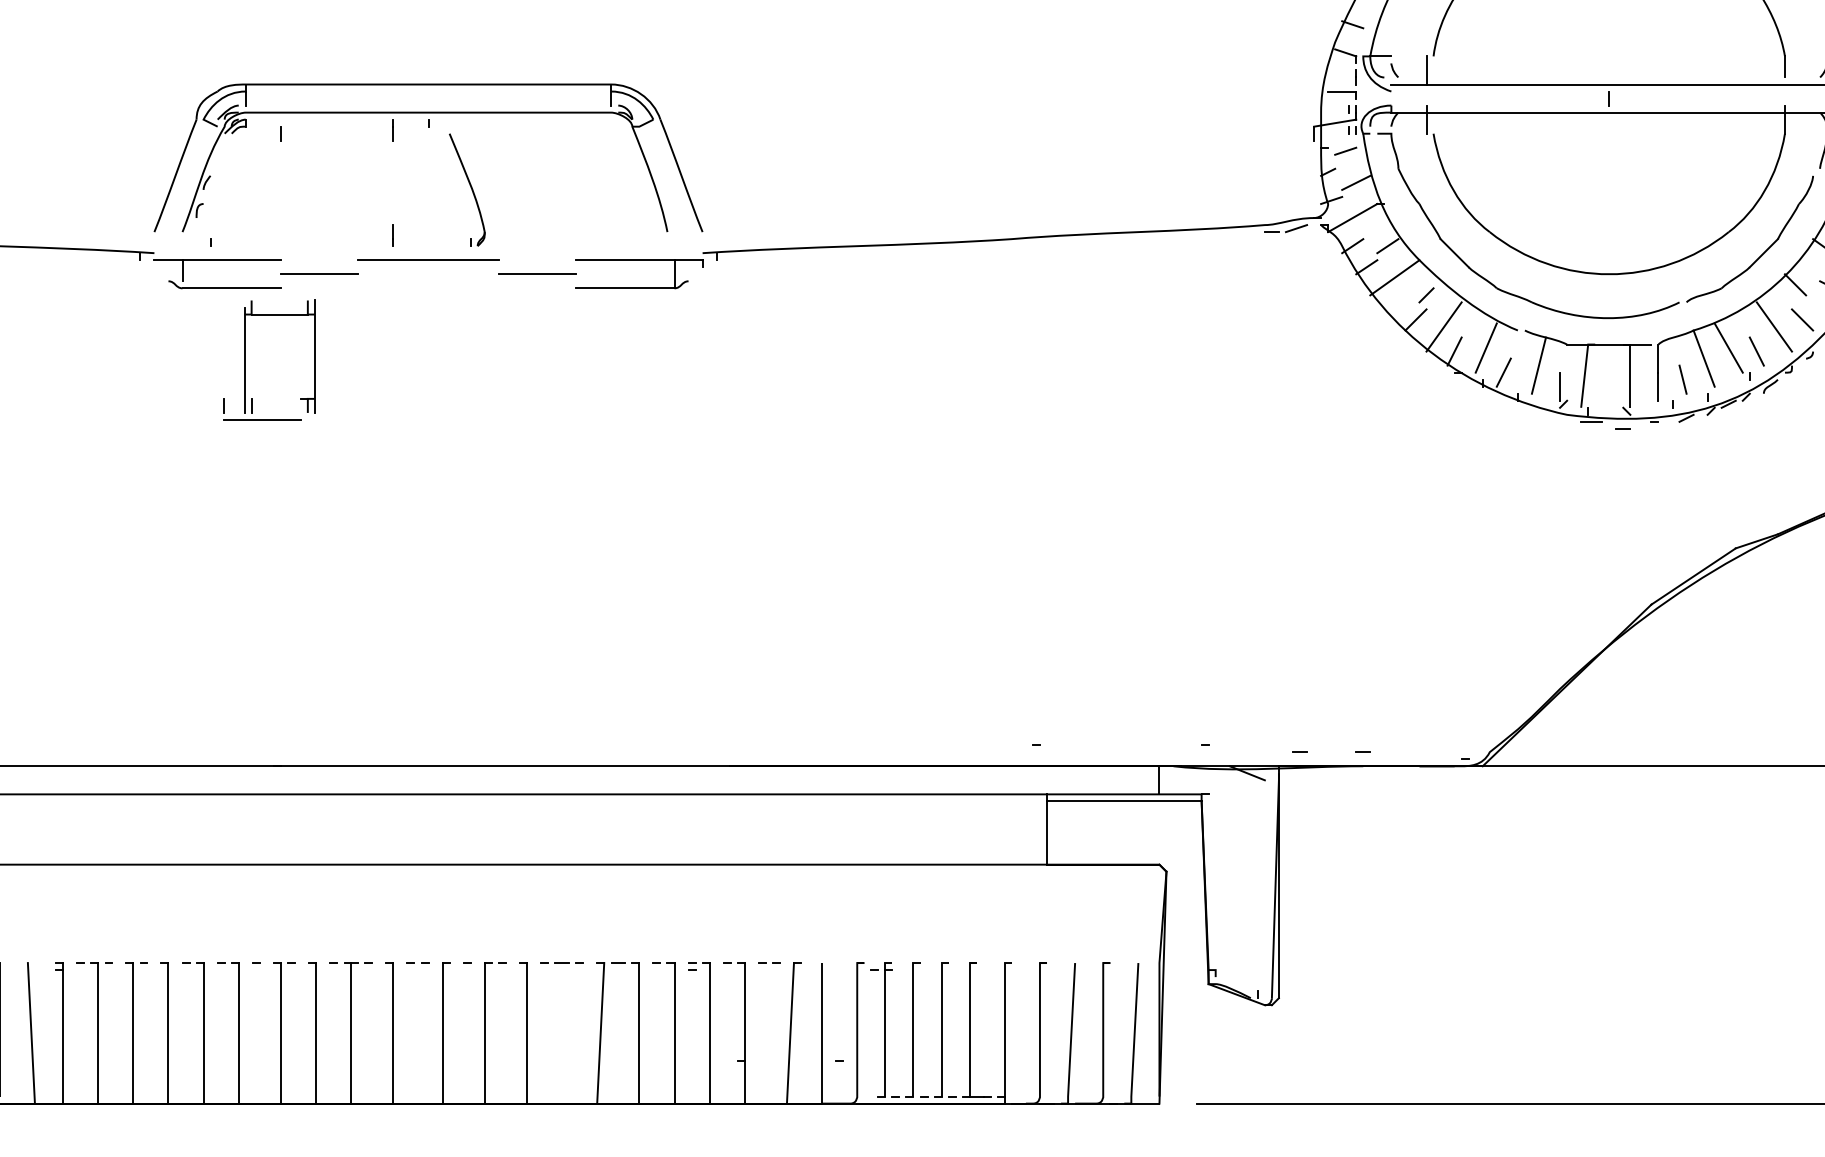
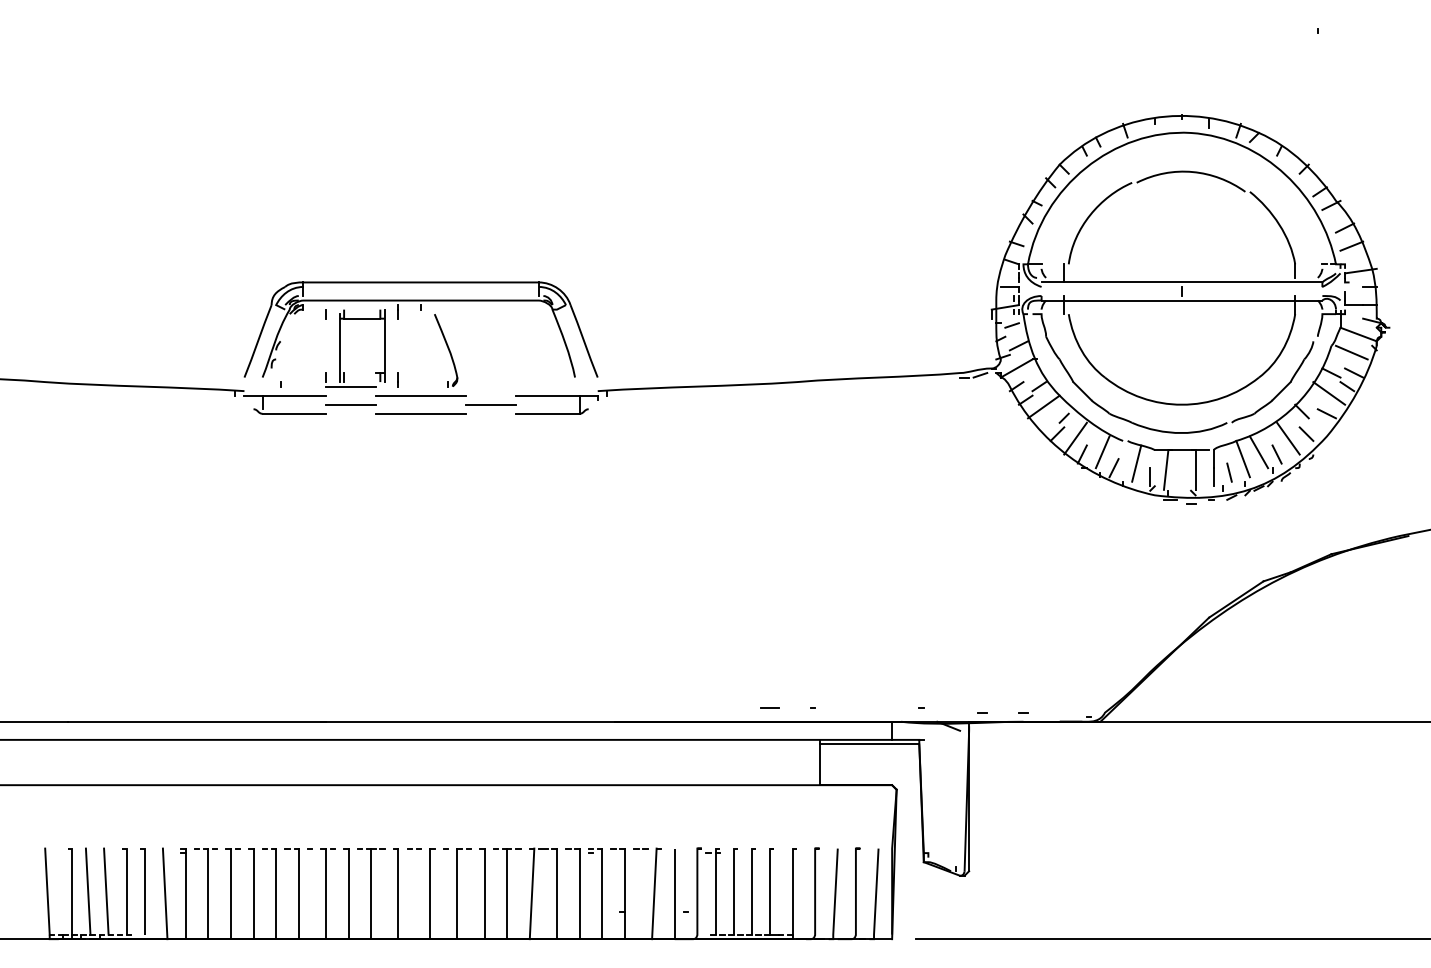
line: (427, 287) -> (420, 413), added
part: (246, 360) -> (340, 348), moved
line: (969, 744) -> (769, 707), added
line: (562, 1032) -> (507, 893), added

